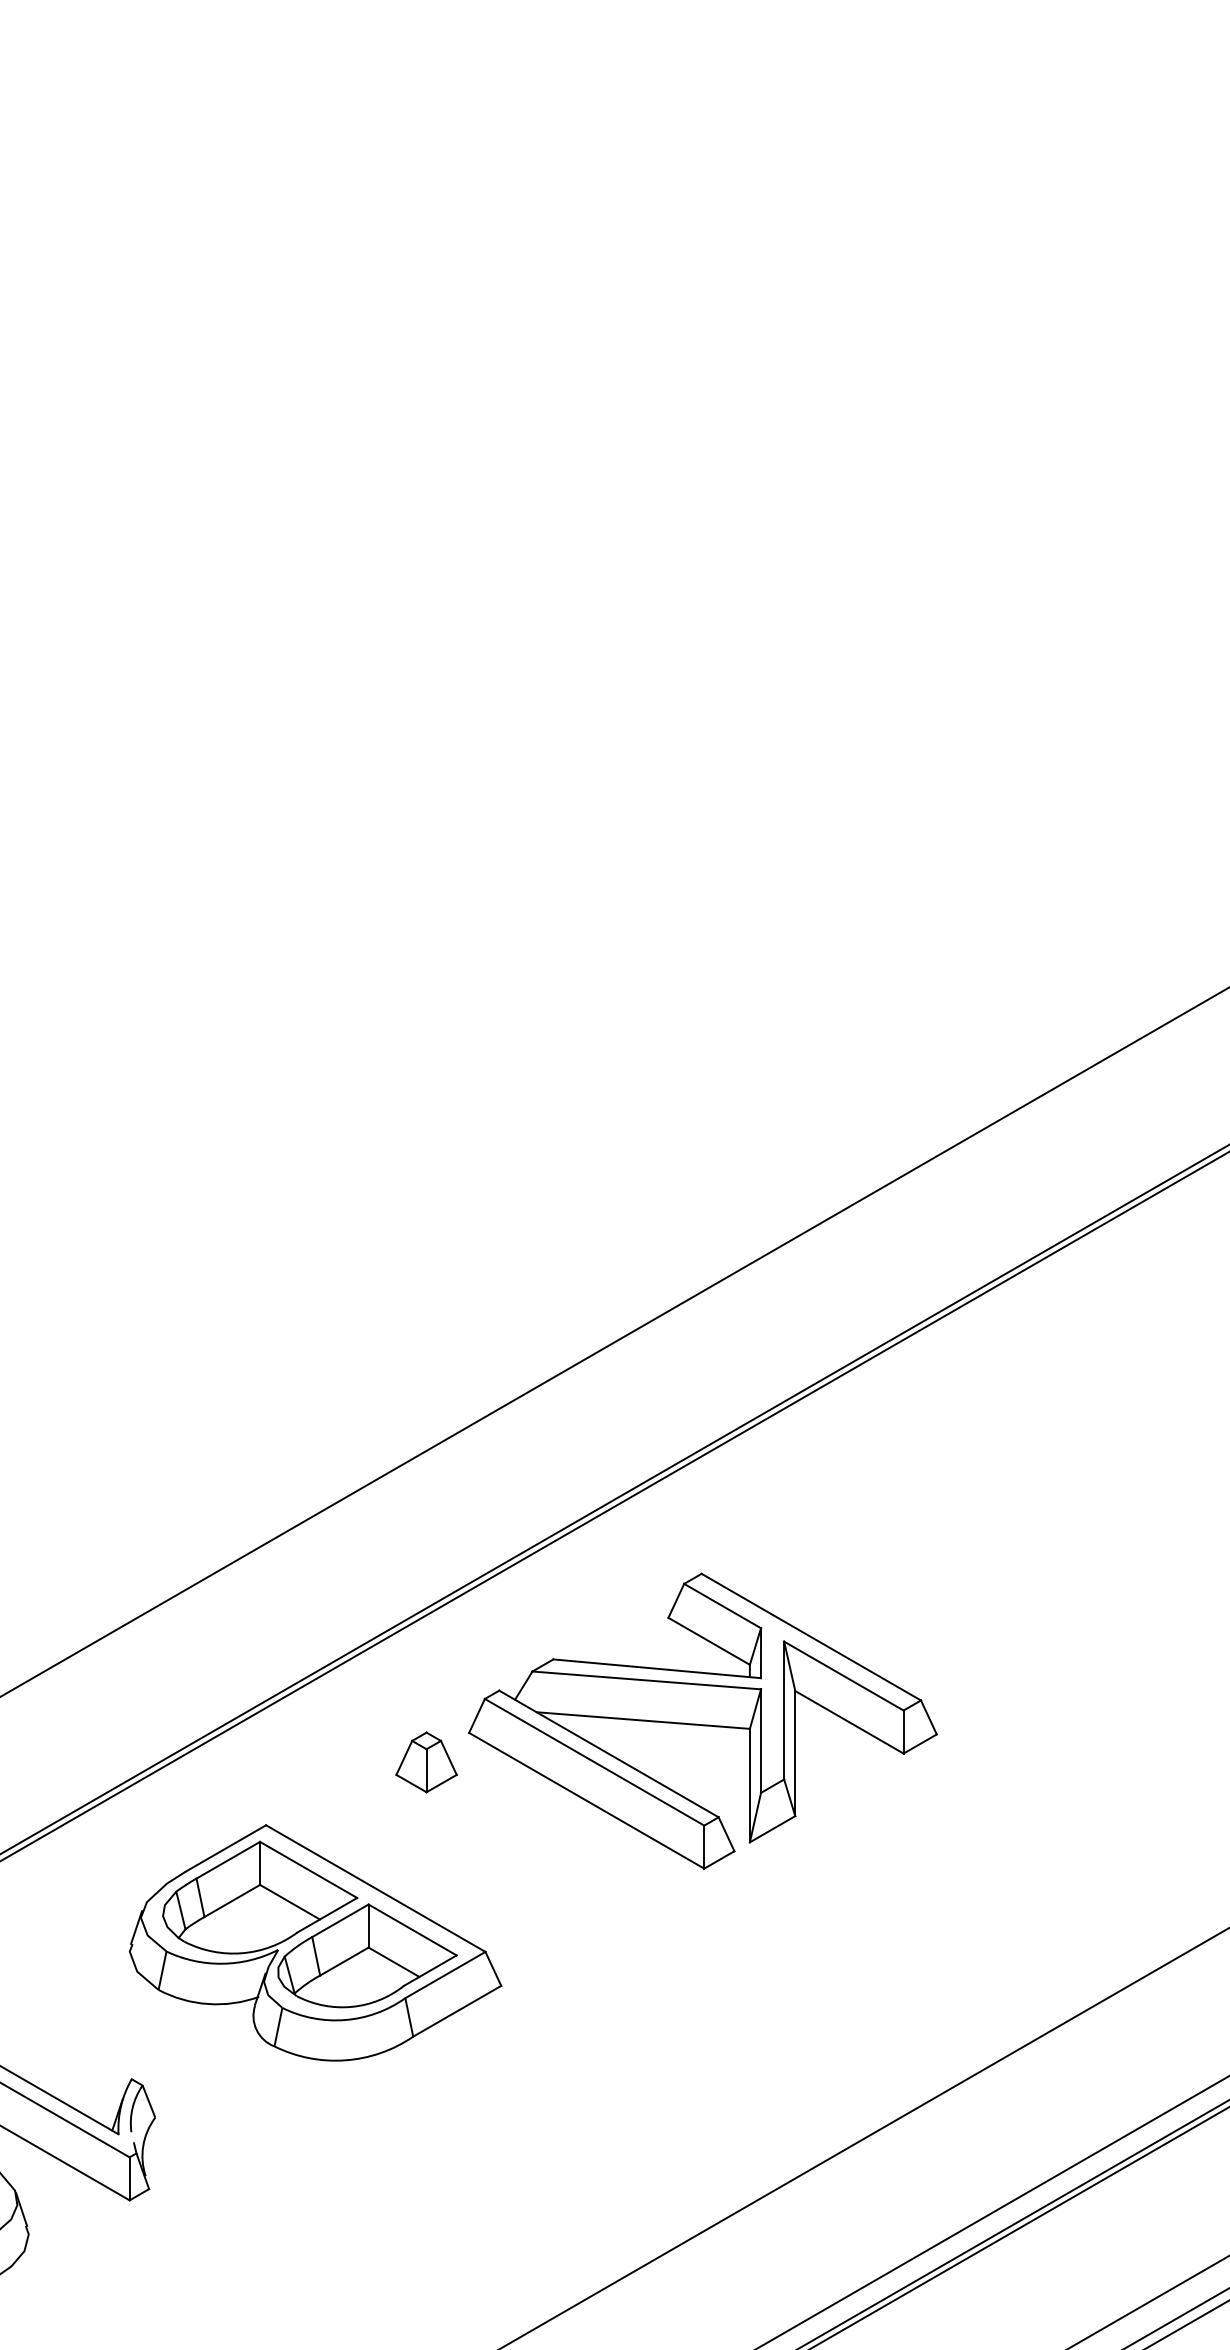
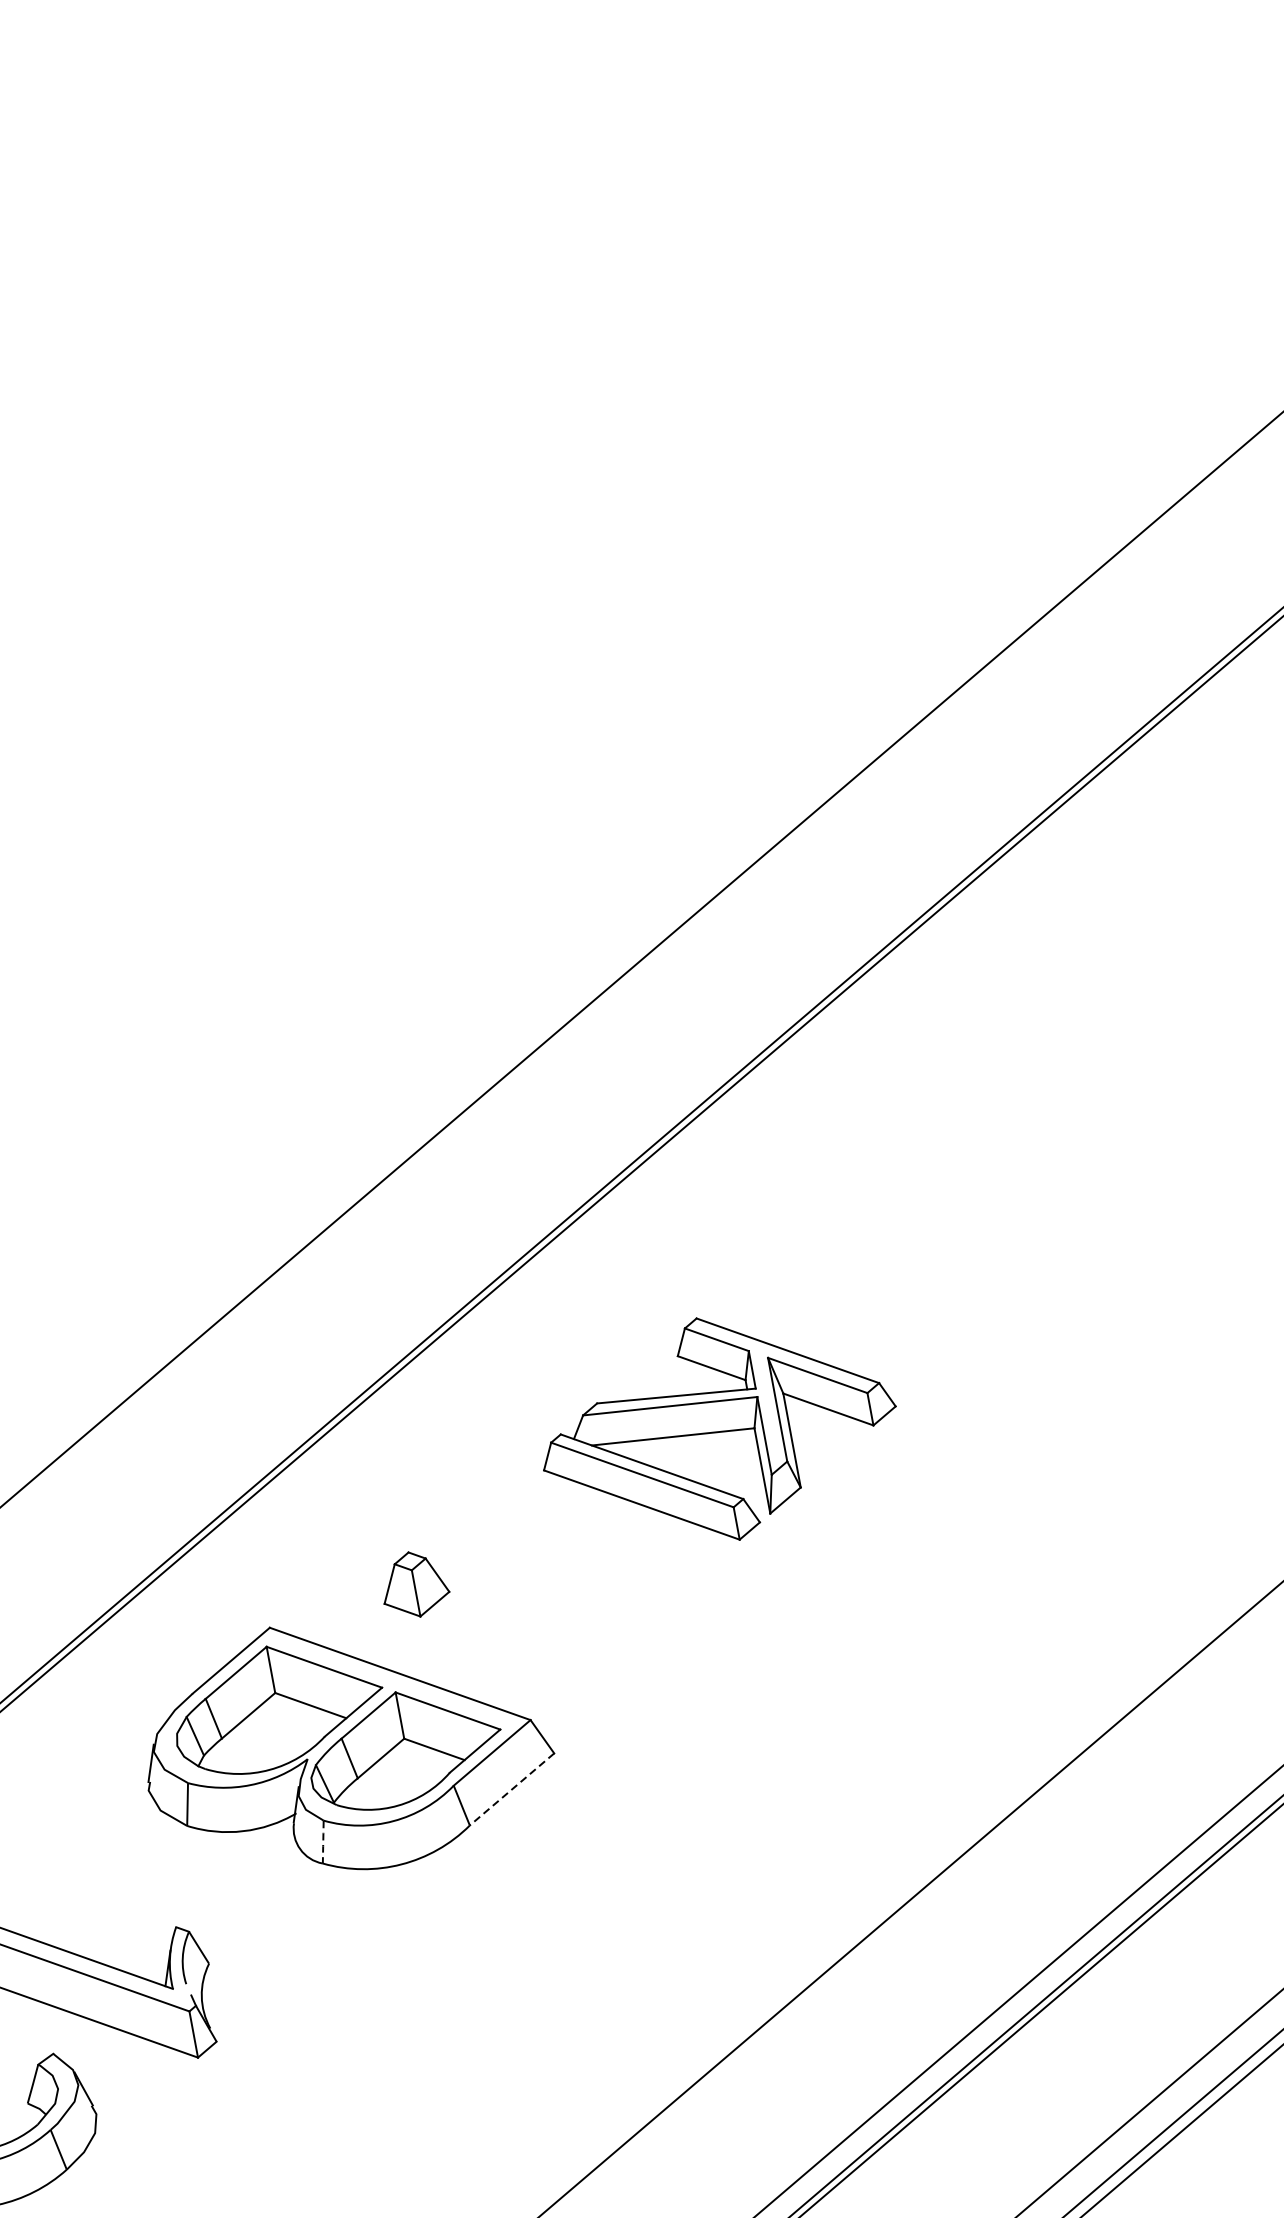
part: (702, 1720) -> (717, 1428), size x0.7
part: (426, 1762) -> (414, 1584), moved
line: (457, 2011) -> (512, 1789), solid -> dashed
line: (278, 2027) -> (323, 1842), solid -> dashed

